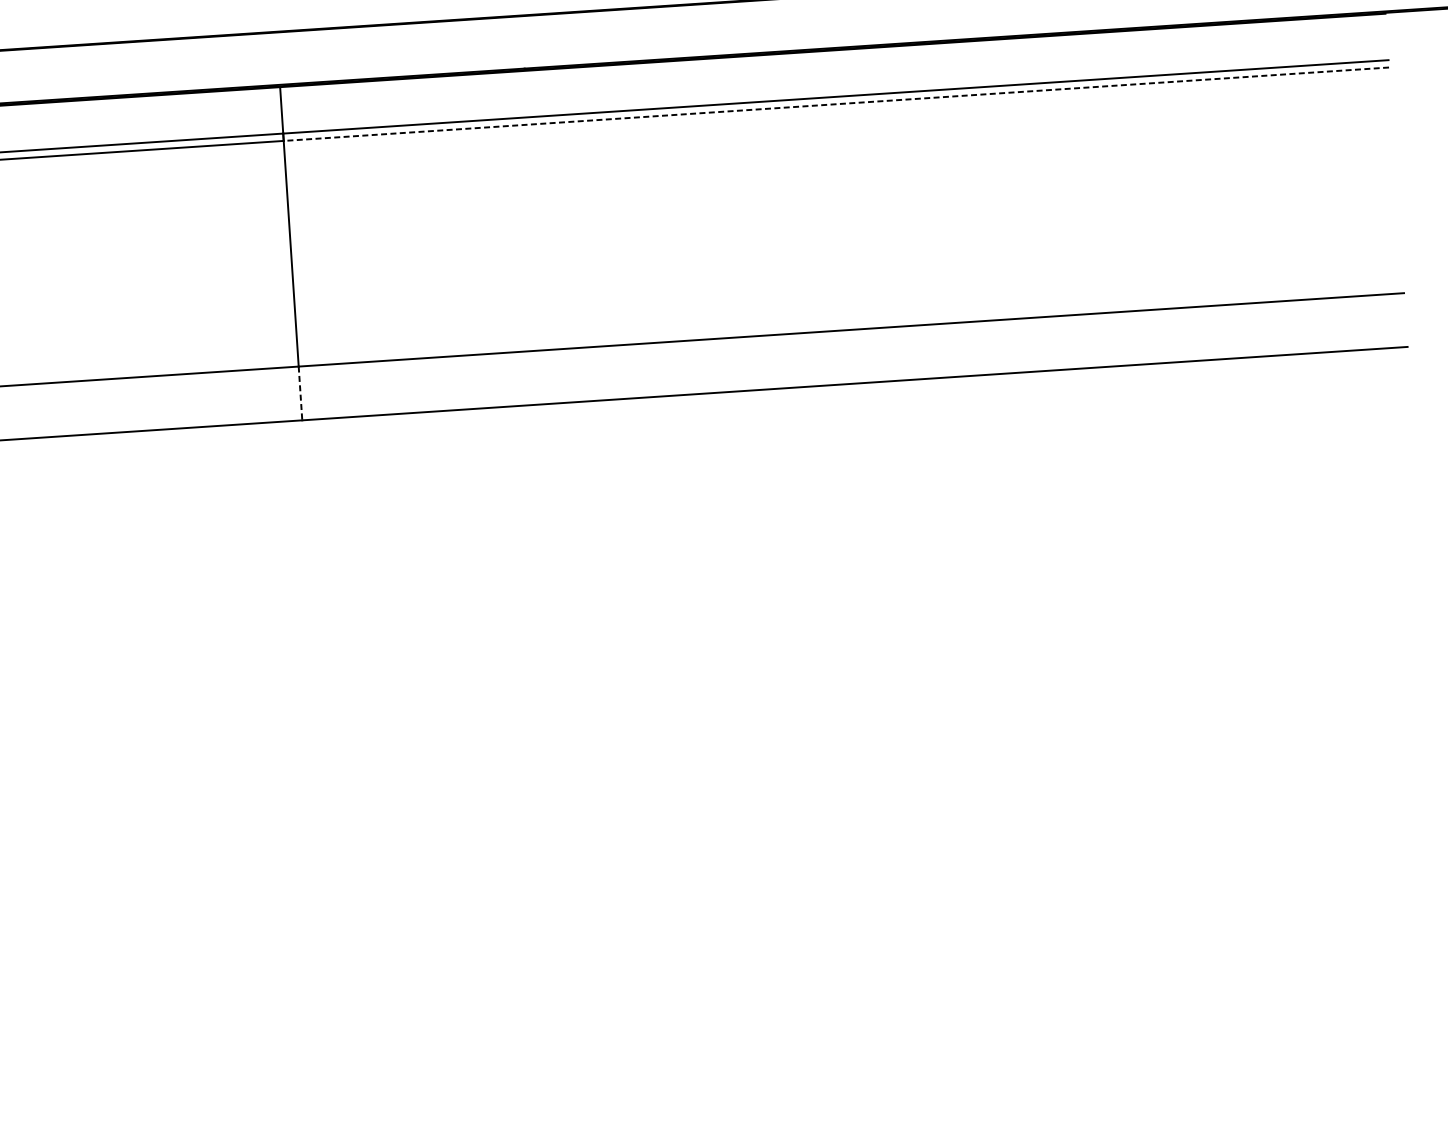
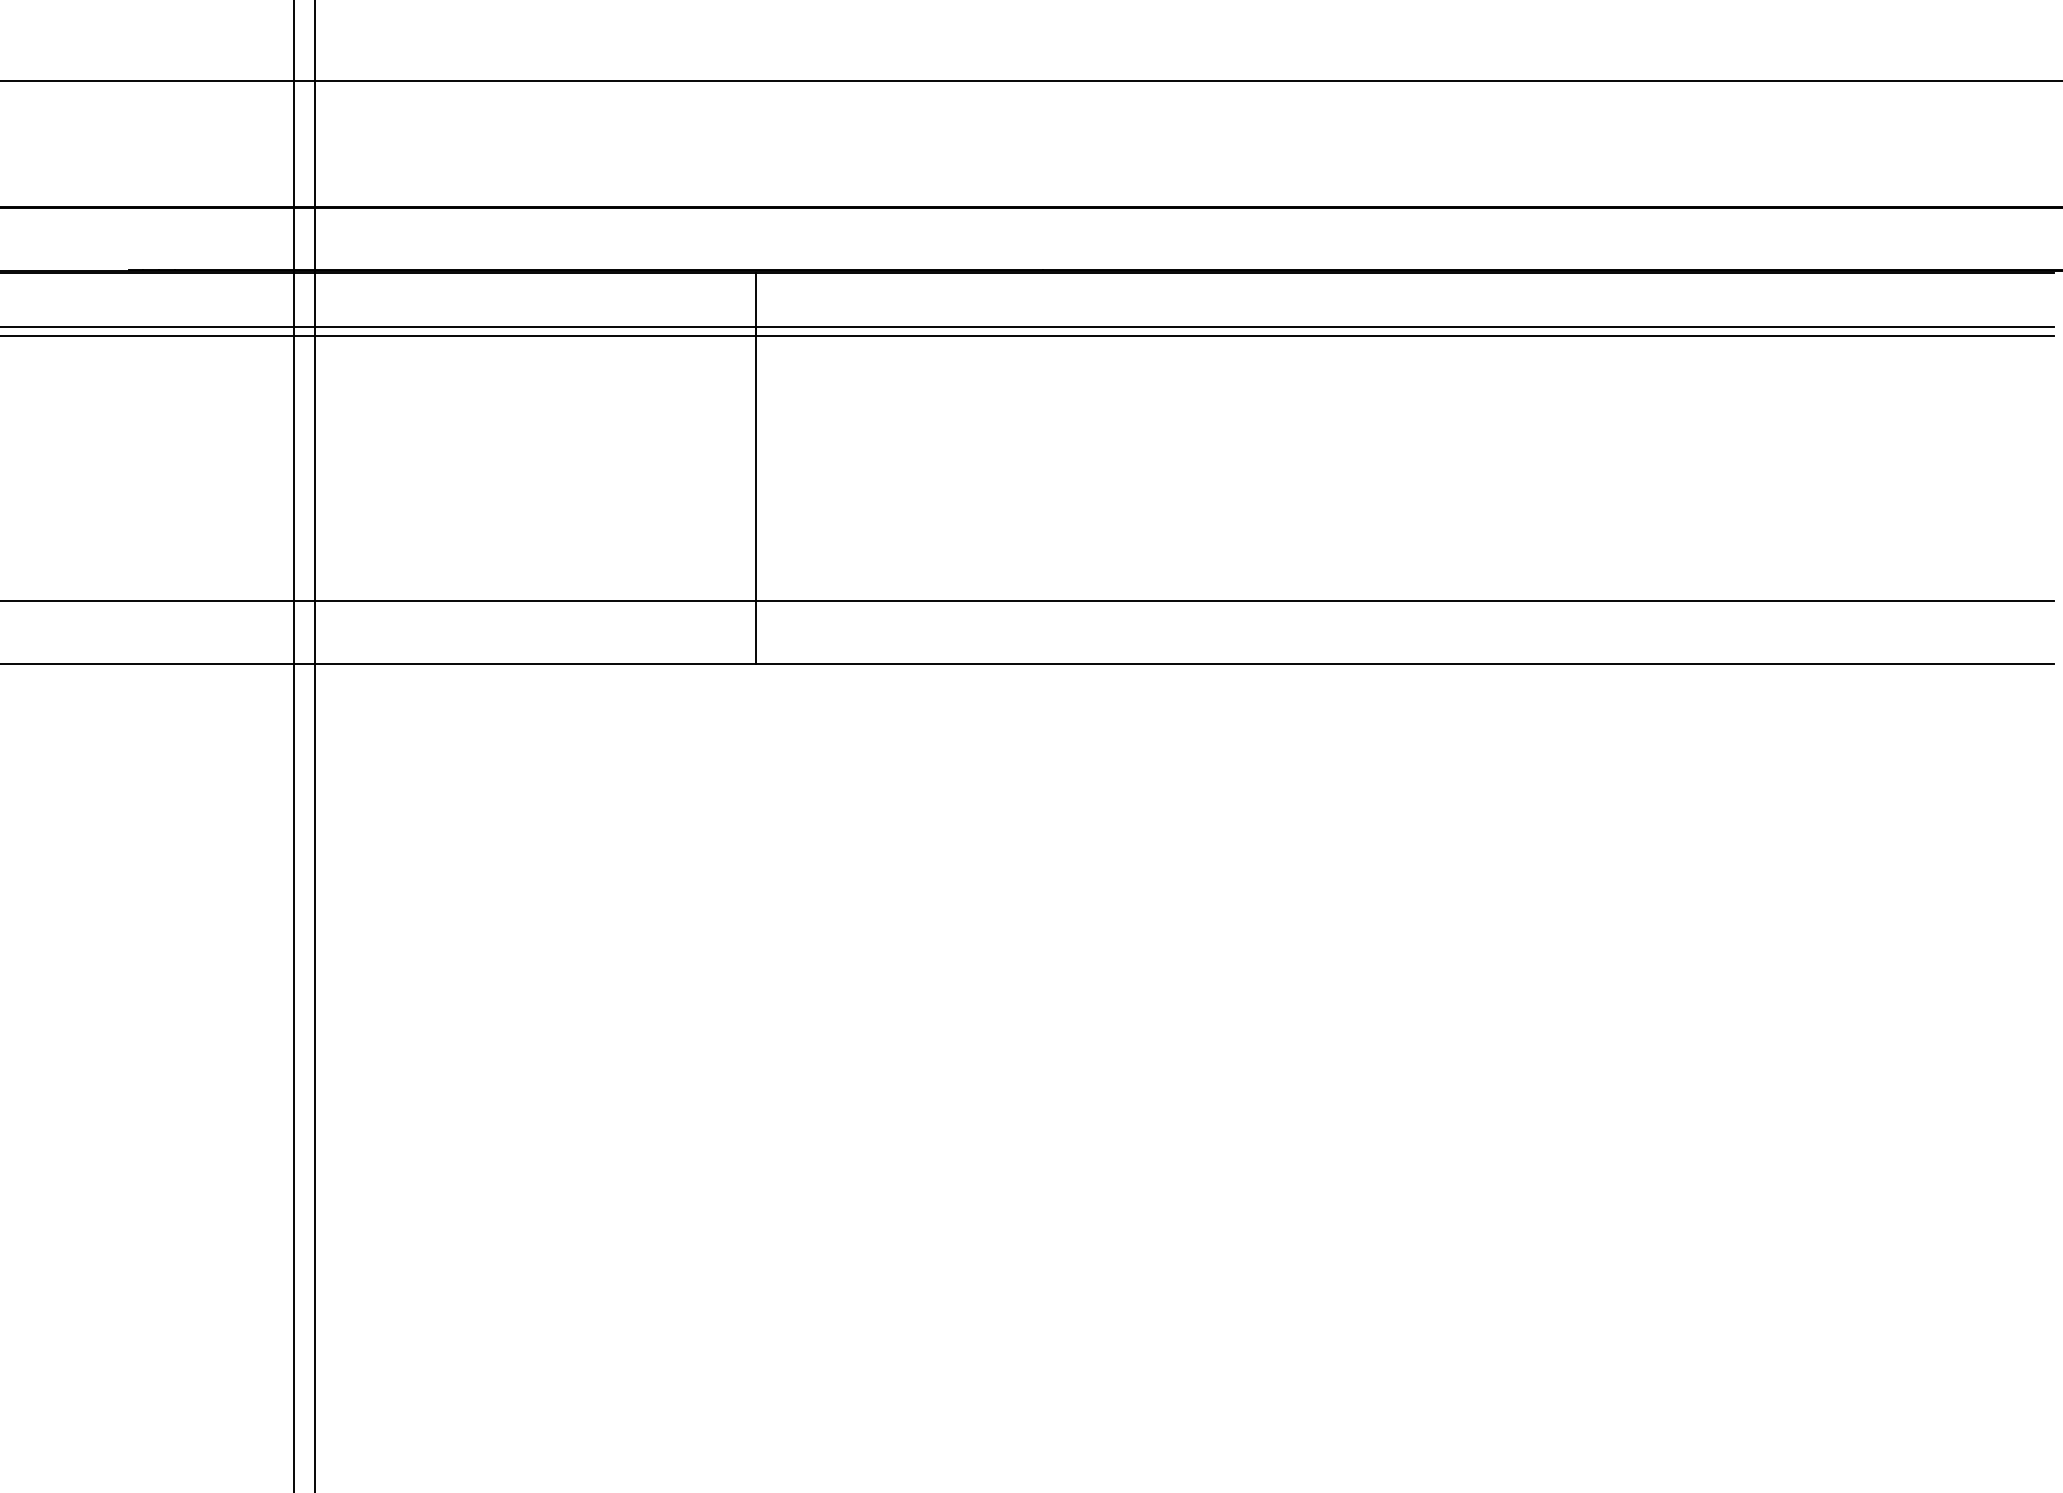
line: (836, 104) -> (1404, 335), dashed -> solid
line: (300, 393) -> (755, 632), dashed -> solid

